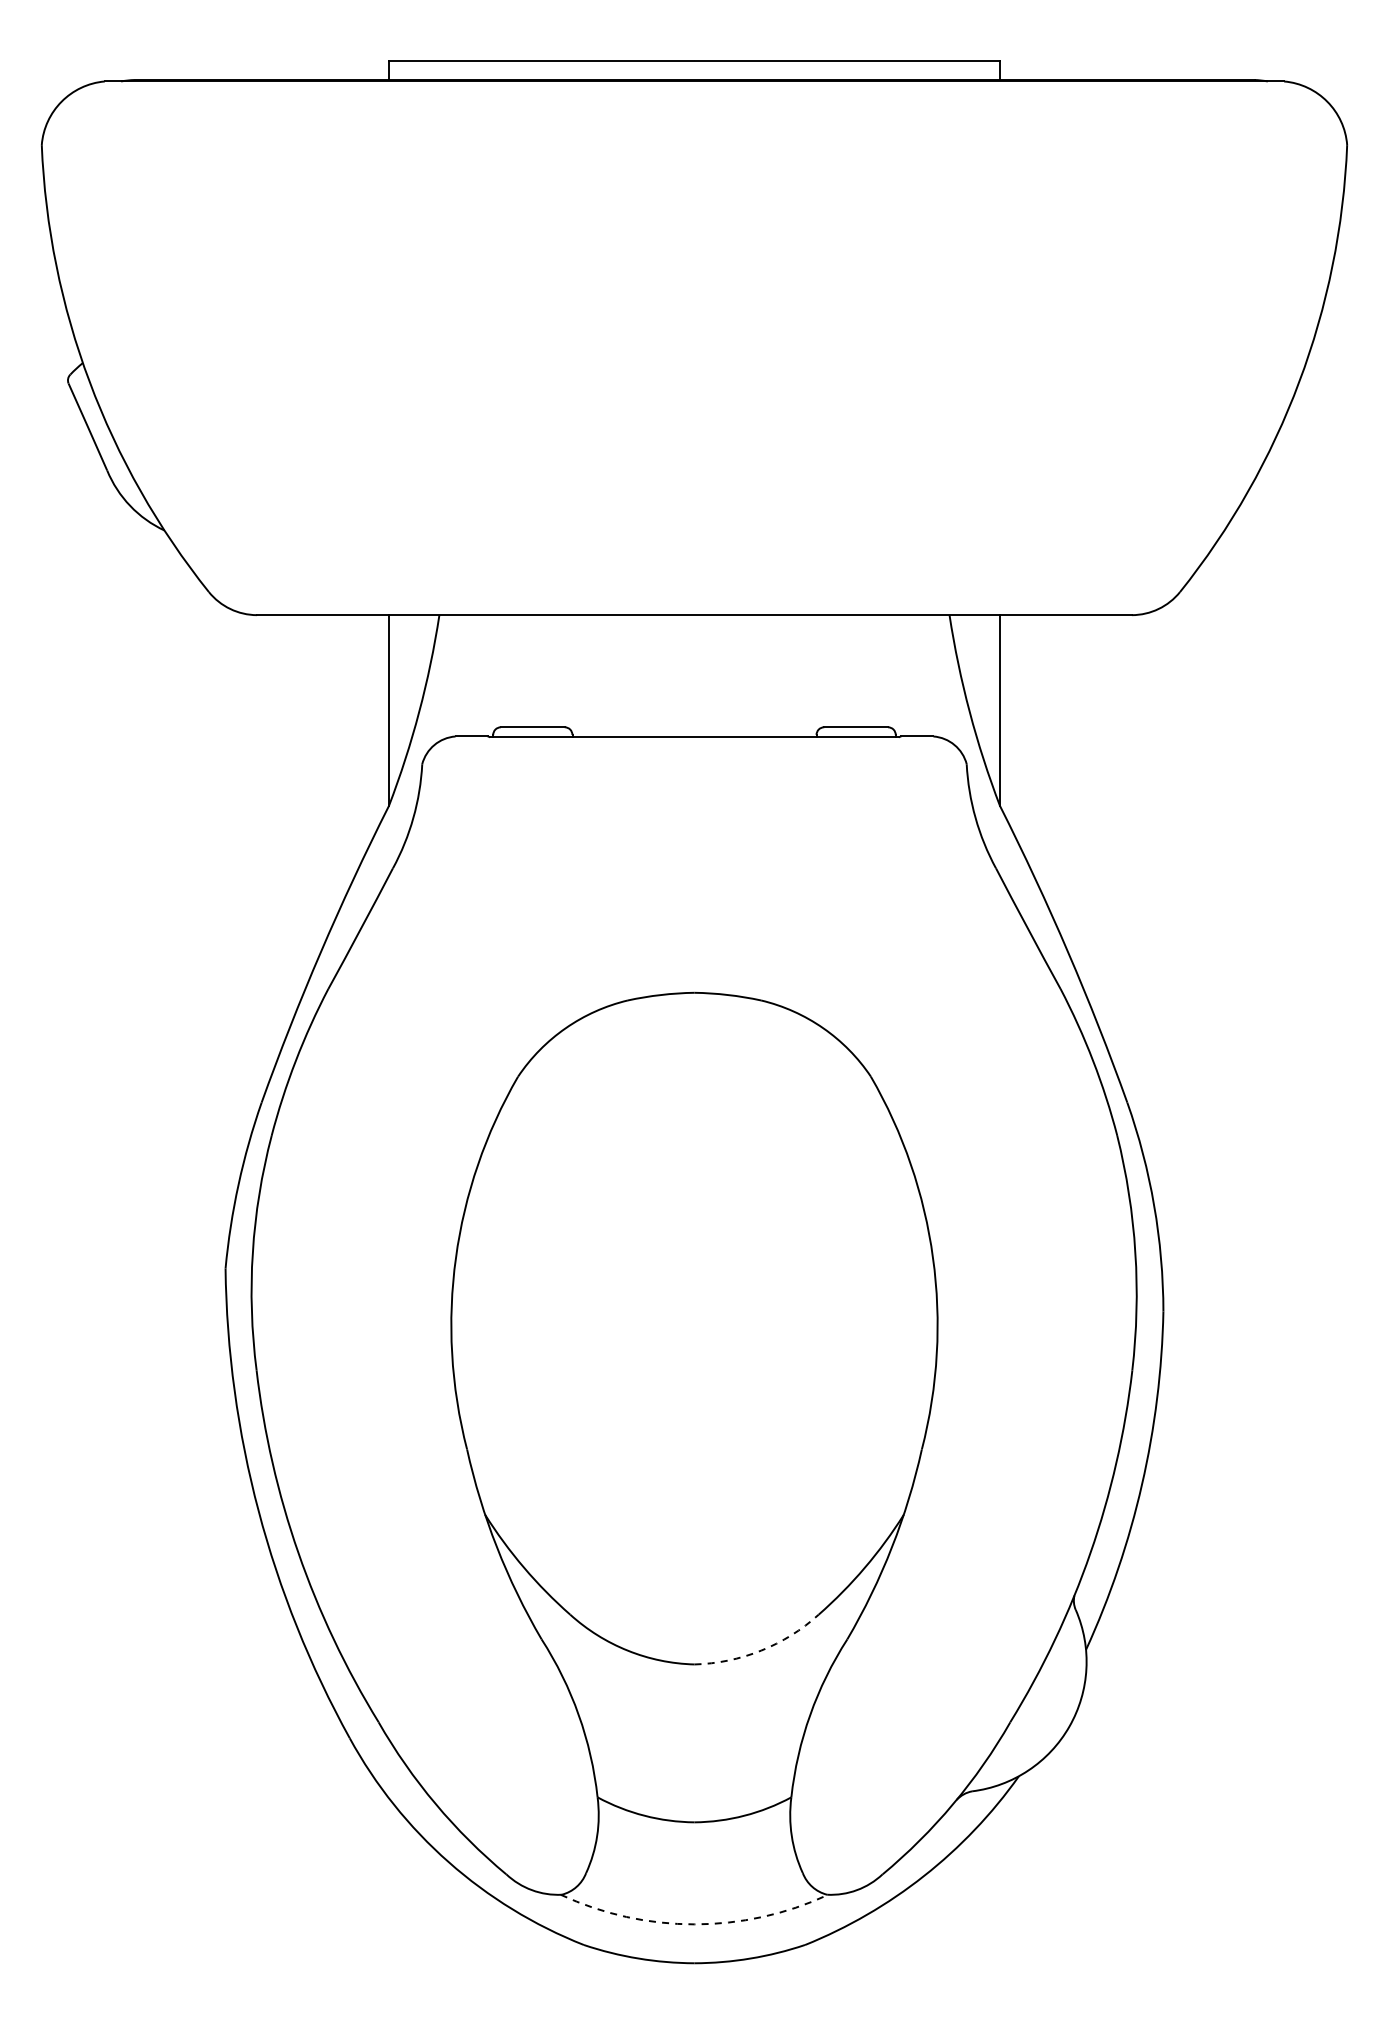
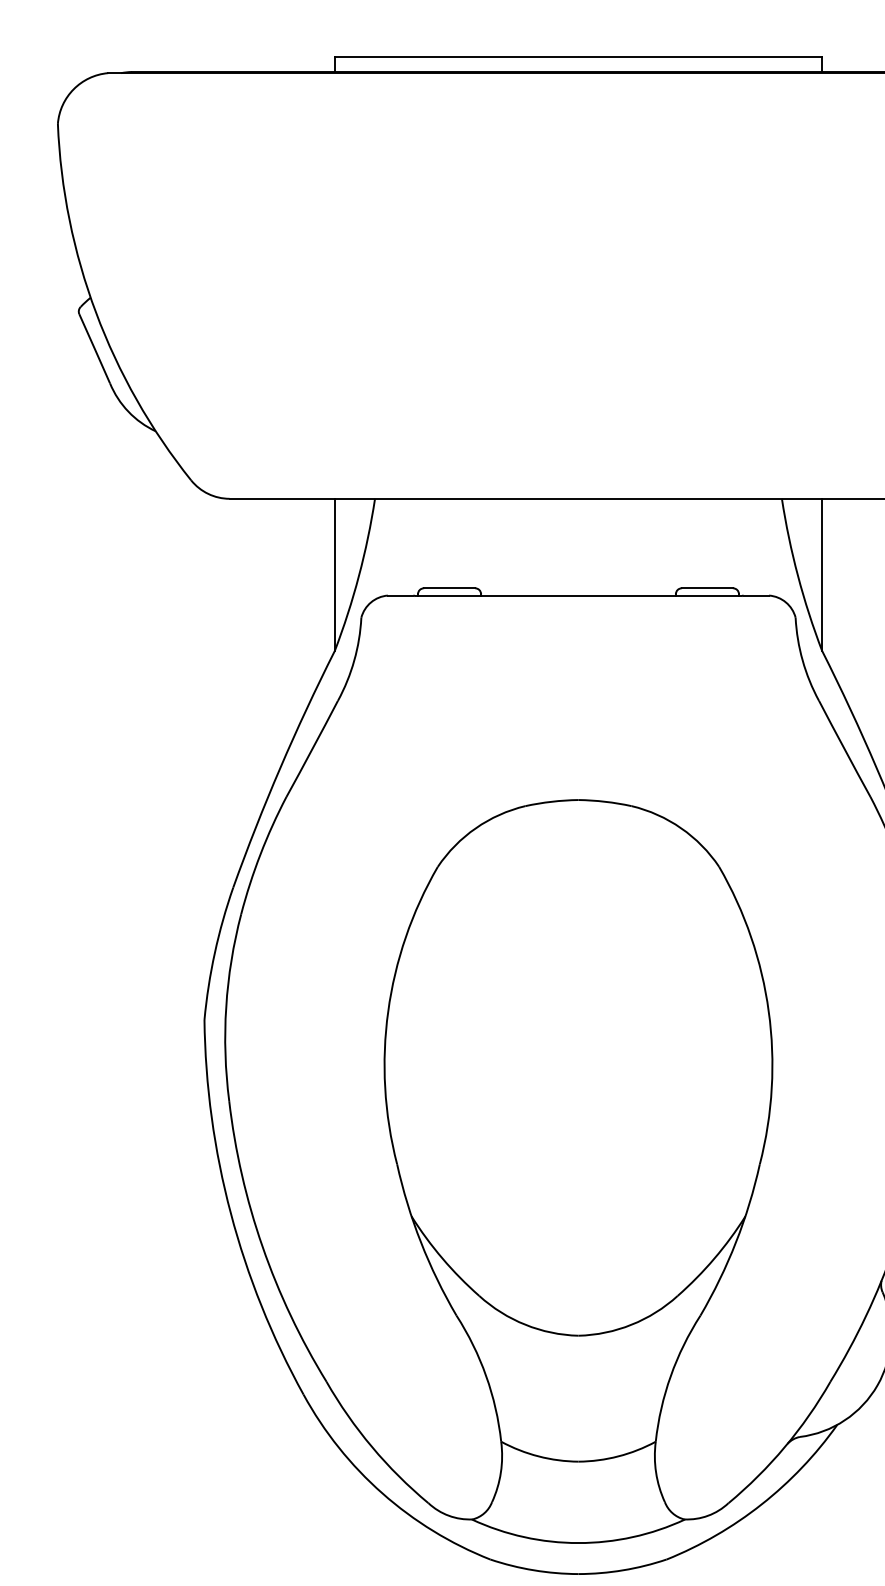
arc: (761, 1650) -> (631, 1324), dashed -> solid
arc: (694, 1924) -> (578, 1543), dashed -> solid

